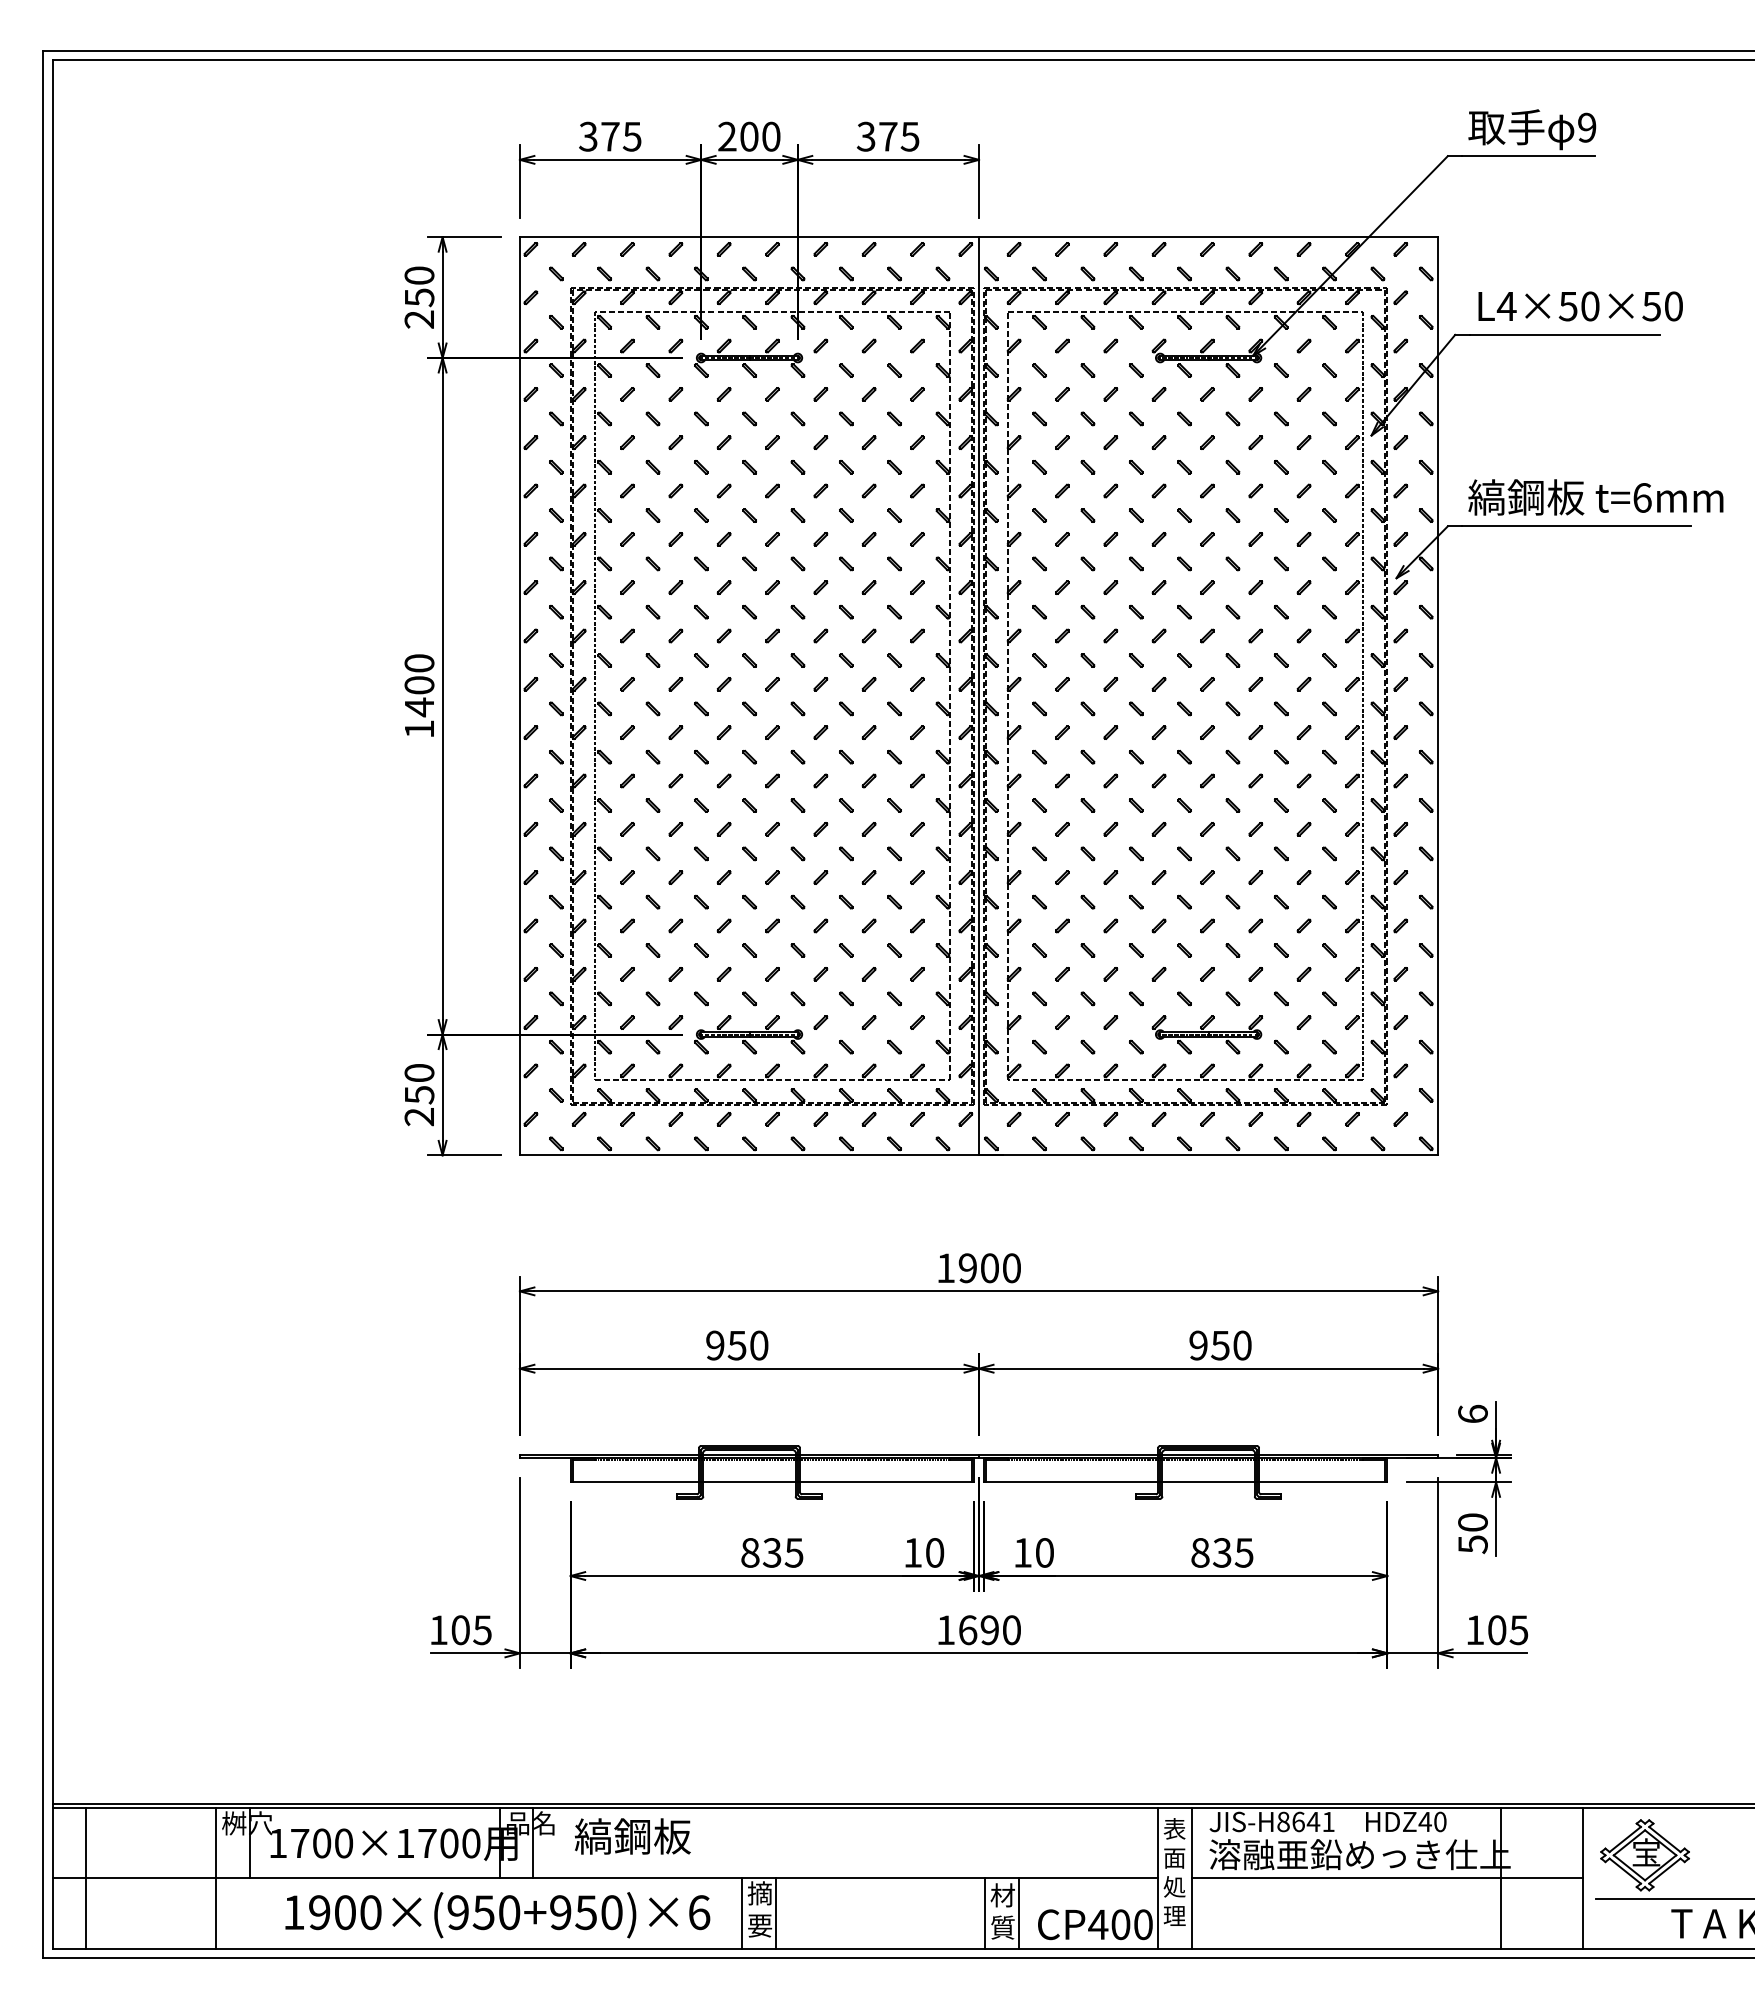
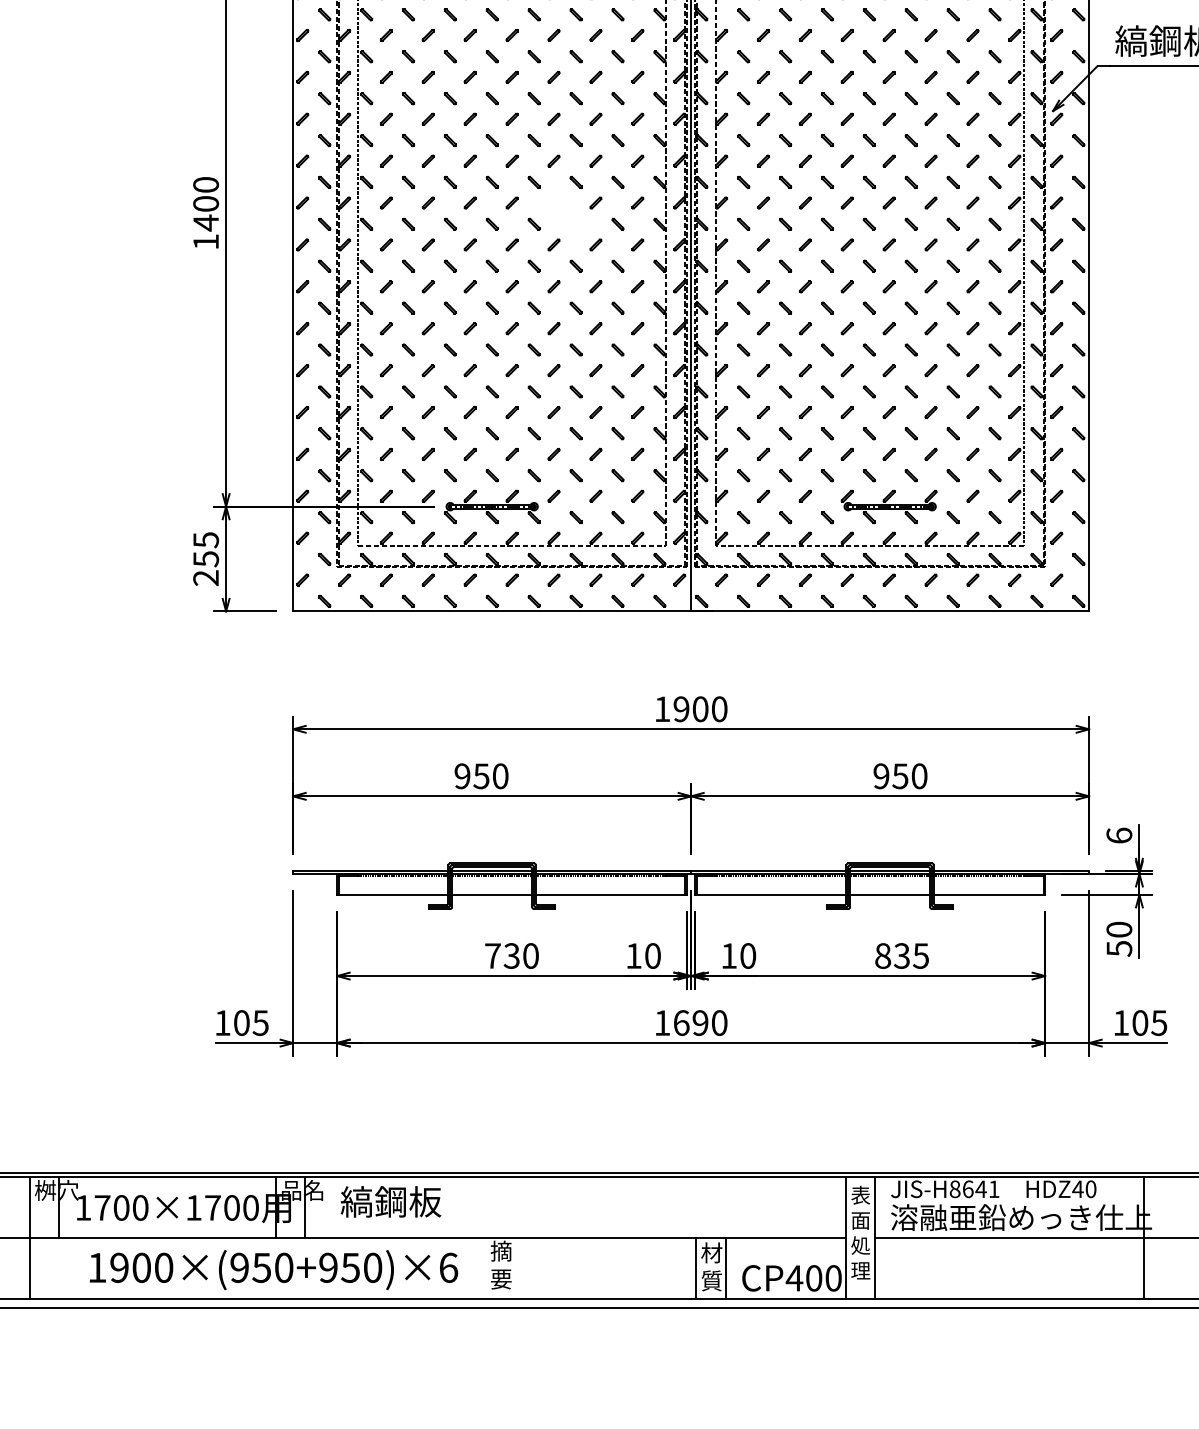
part: (839, 702) -> (570, 218), removed
text: (419, 1073) -> (206, 540), 250 -> 255
text: (772, 1552) -> (512, 955), 835 -> 730
line: (742, 1913) -> (486, 1268), removed
line: (776, 1913) -> (515, 1268), removed

